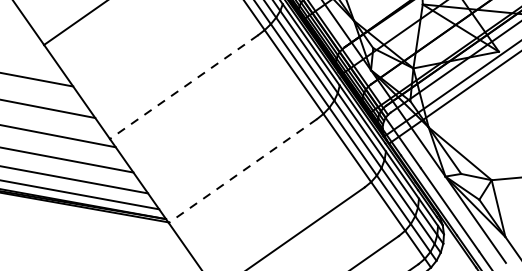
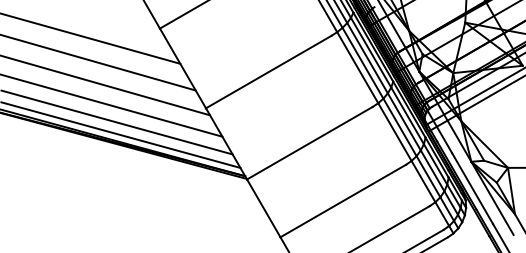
line: (183, 87) -> (268, 72), dashed -> solid
line: (242, 171) -> (309, 143), dashed -> solid

